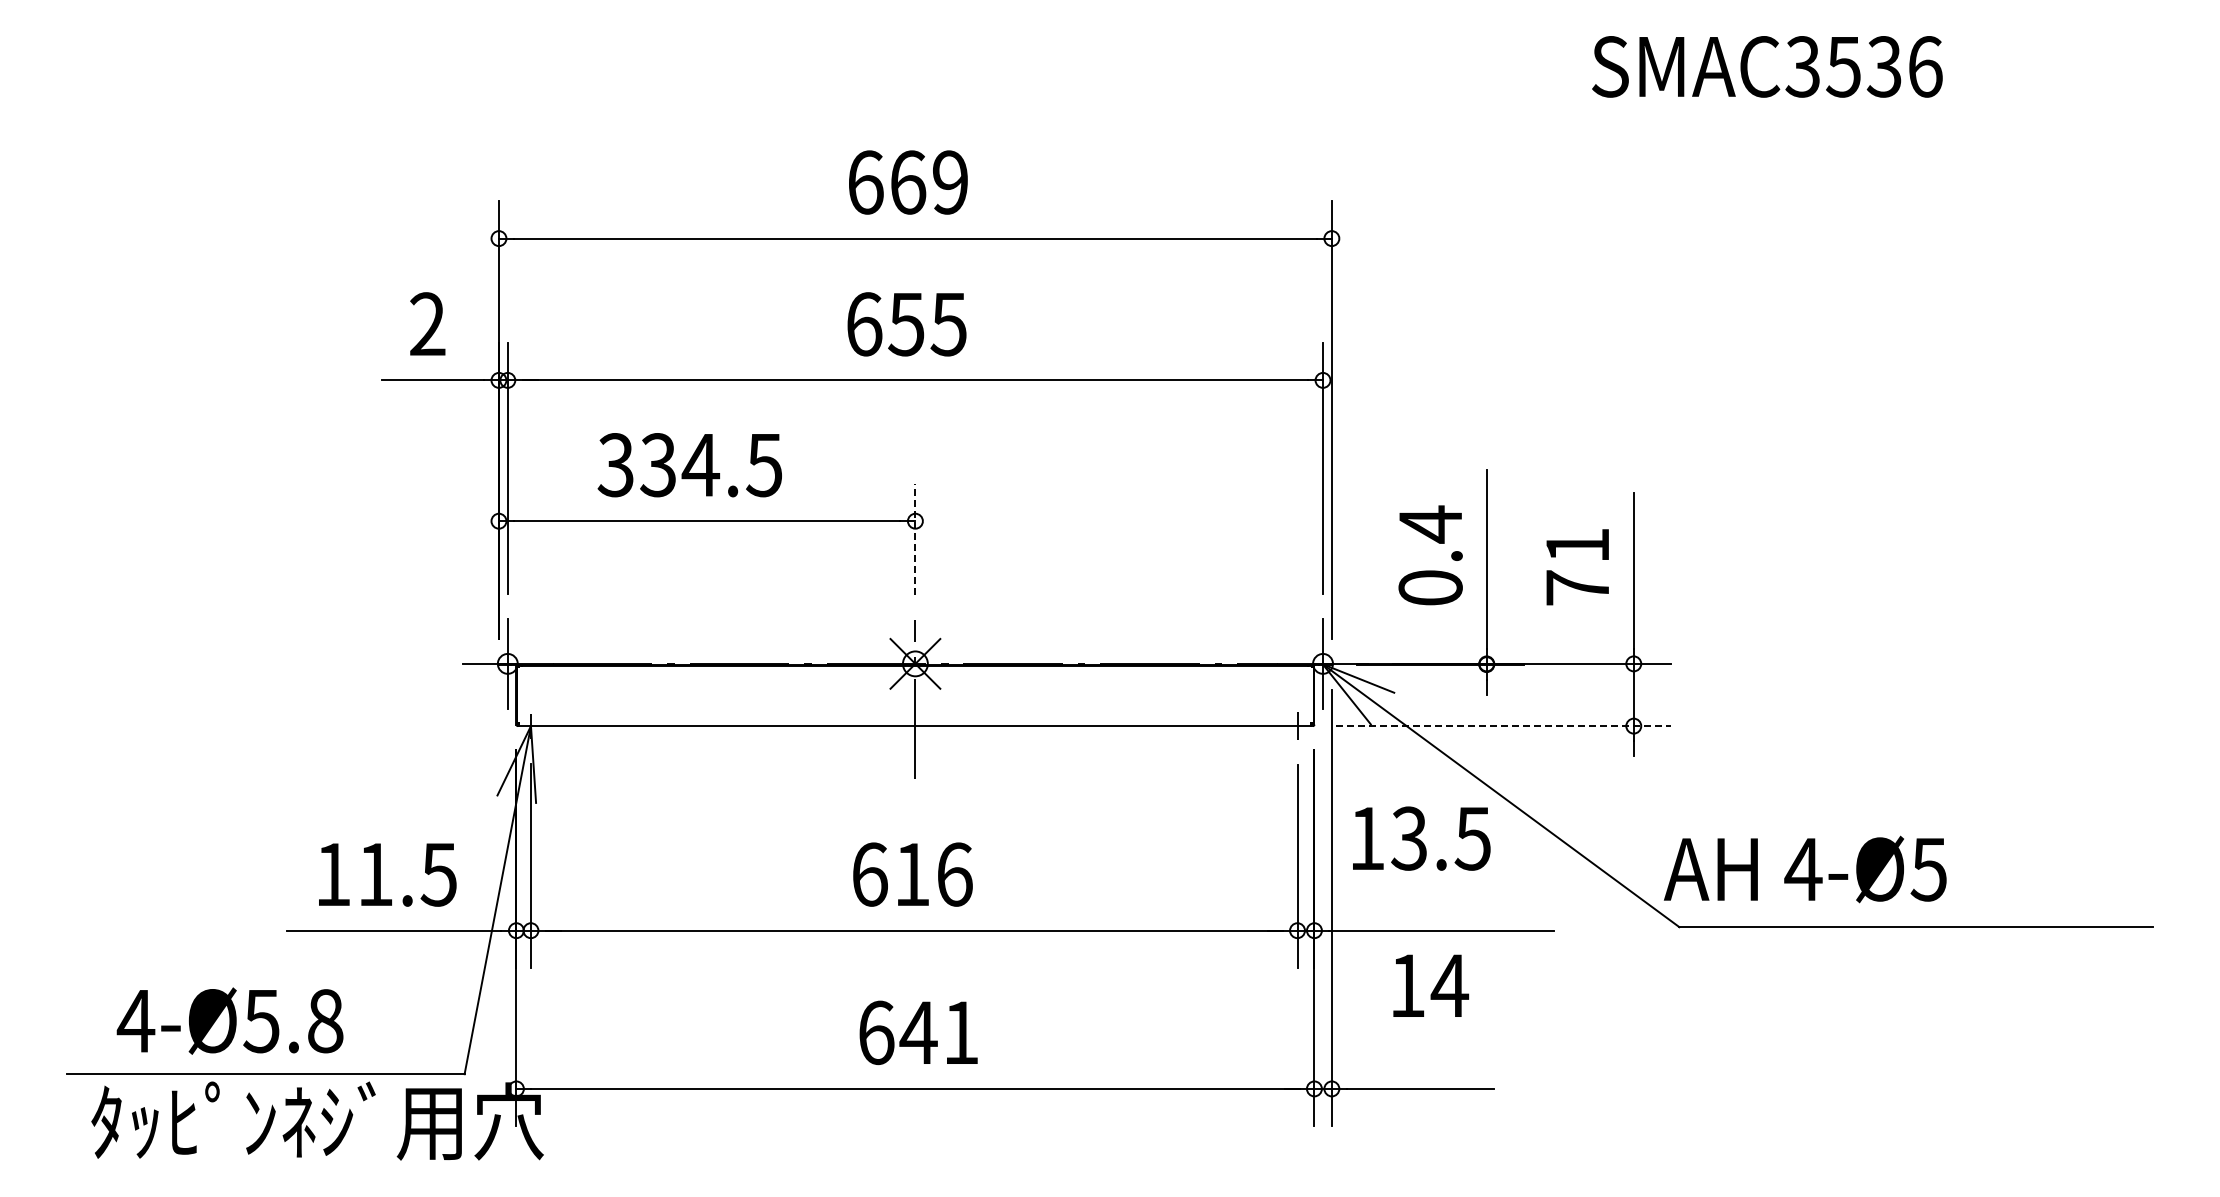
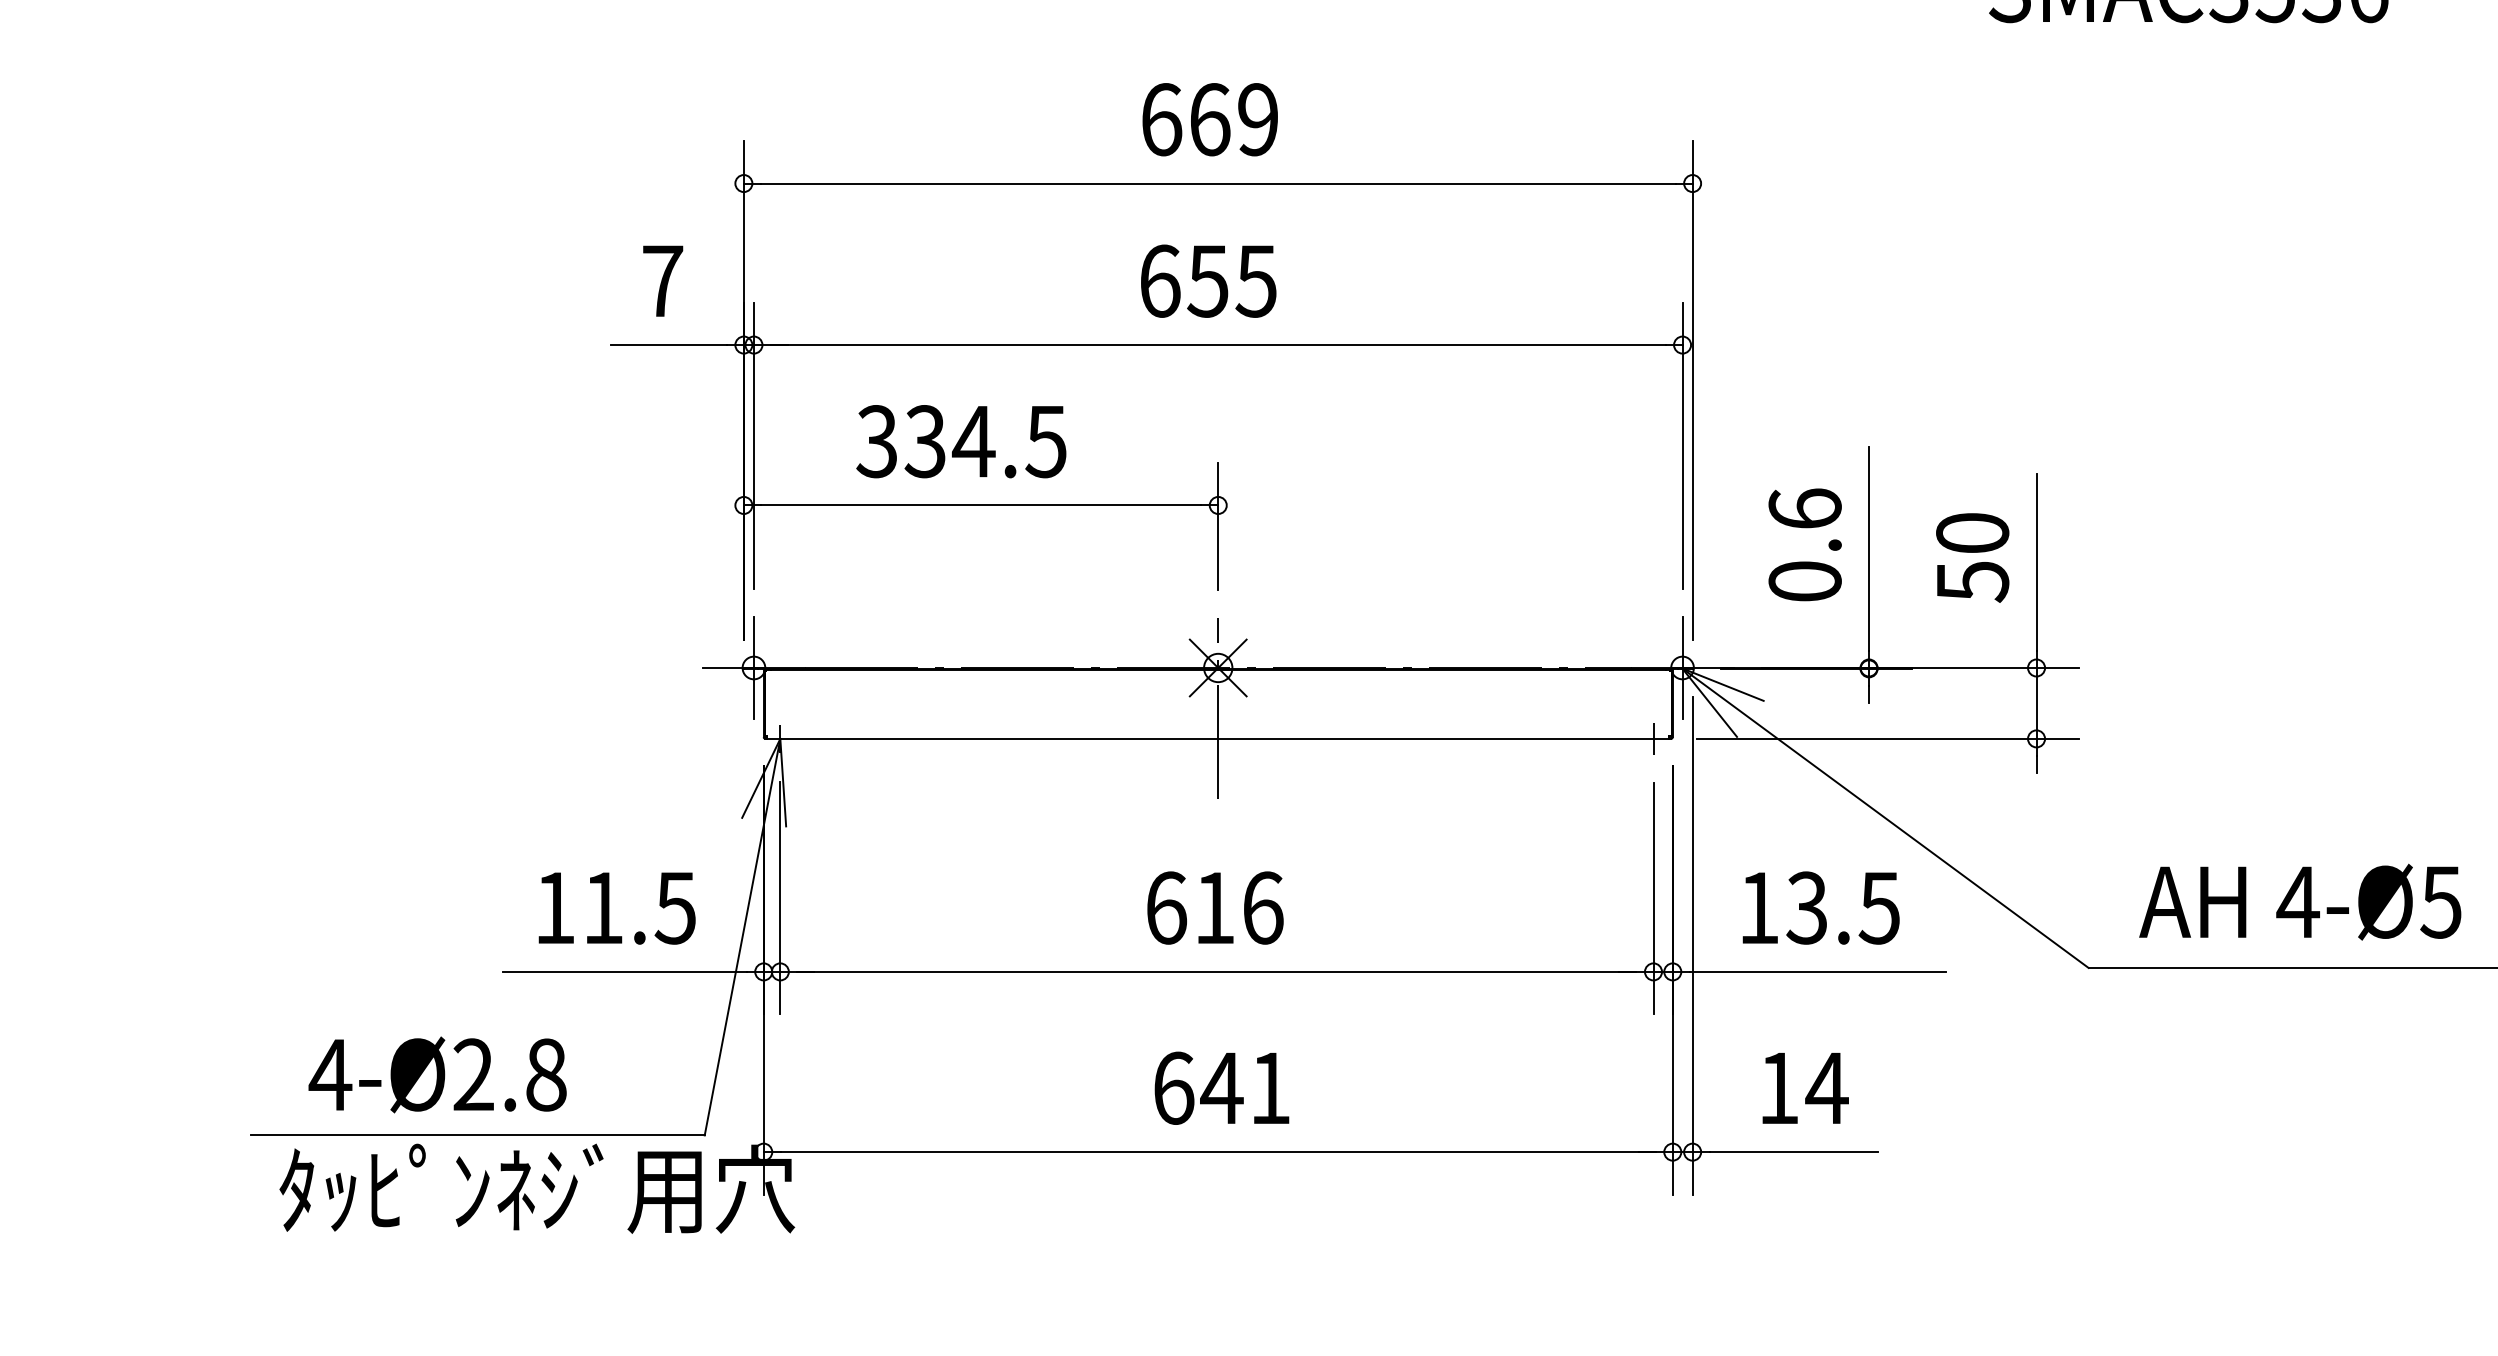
text: (427, 323) -> (662, 280), 2 -> 7
text: (1430, 524) -> (1804, 509), 0.4 -> 0.6
line: (915, 539) -> (1218, 526), dashed -> solid
text: (1577, 567) -> (1972, 558), 71 -> 50
line: (1503, 726) -> (1888, 739), dashed -> solid
text: (1421, 838) -> (1820, 907), moved
text: (1805, 869) -> (2300, 902), moved
text: (1431, 985) -> (1806, 1087), moved
text: (261, 1021) -> (473, 1075), 4-Ø5.8 -> 4-Ø2.8

